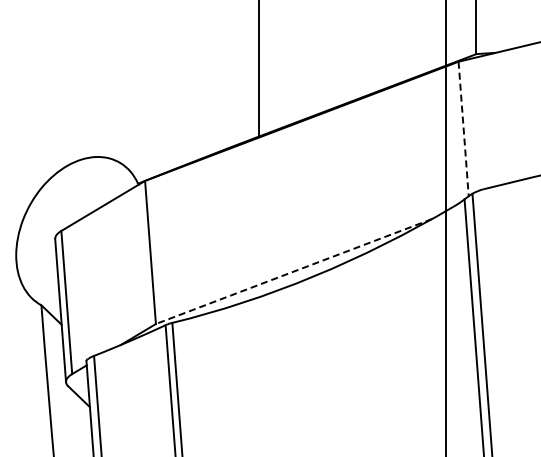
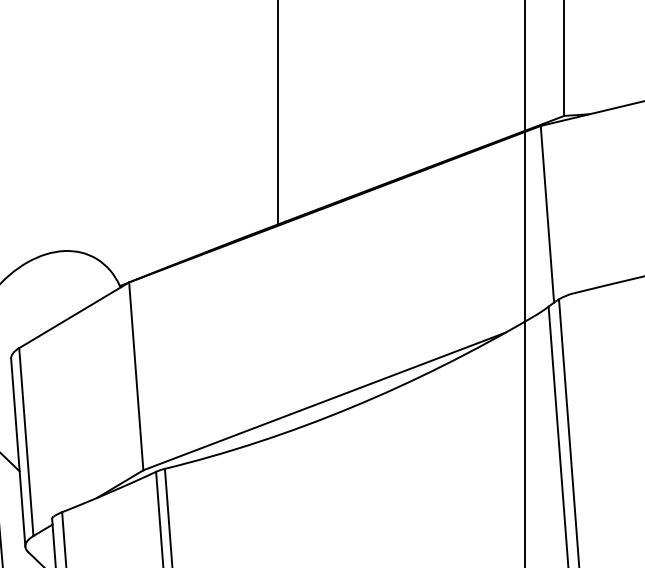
line: (463, 129) -> (547, 214), dashed -> solid
line: (294, 271) -> (325, 401), dashed -> solid

